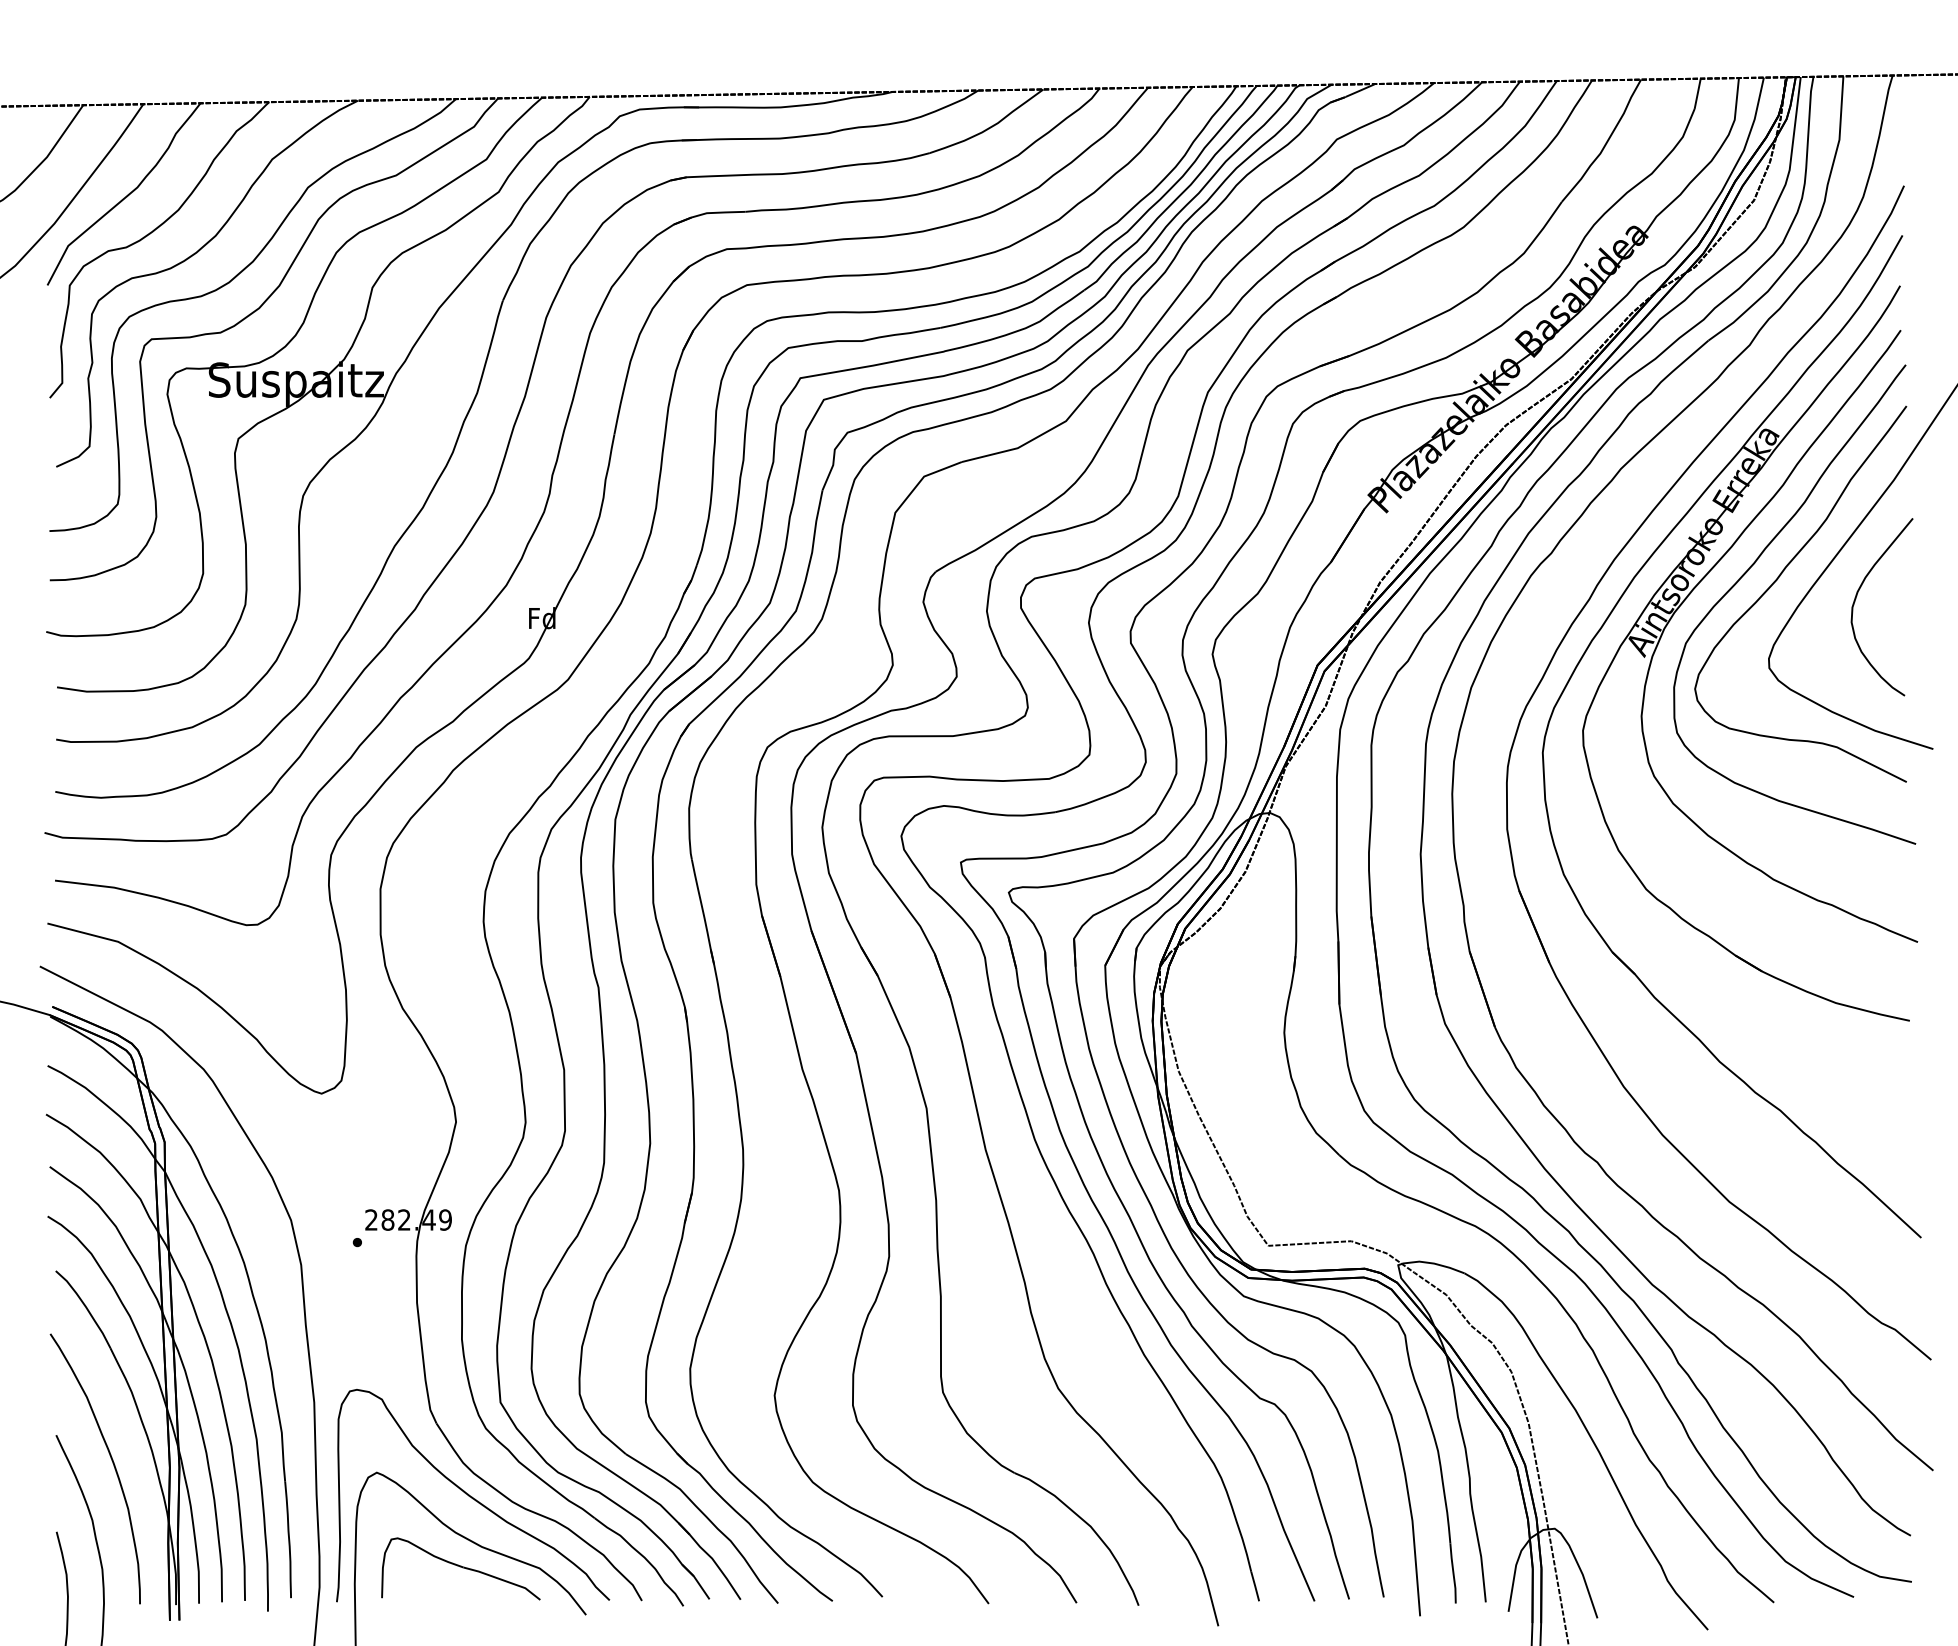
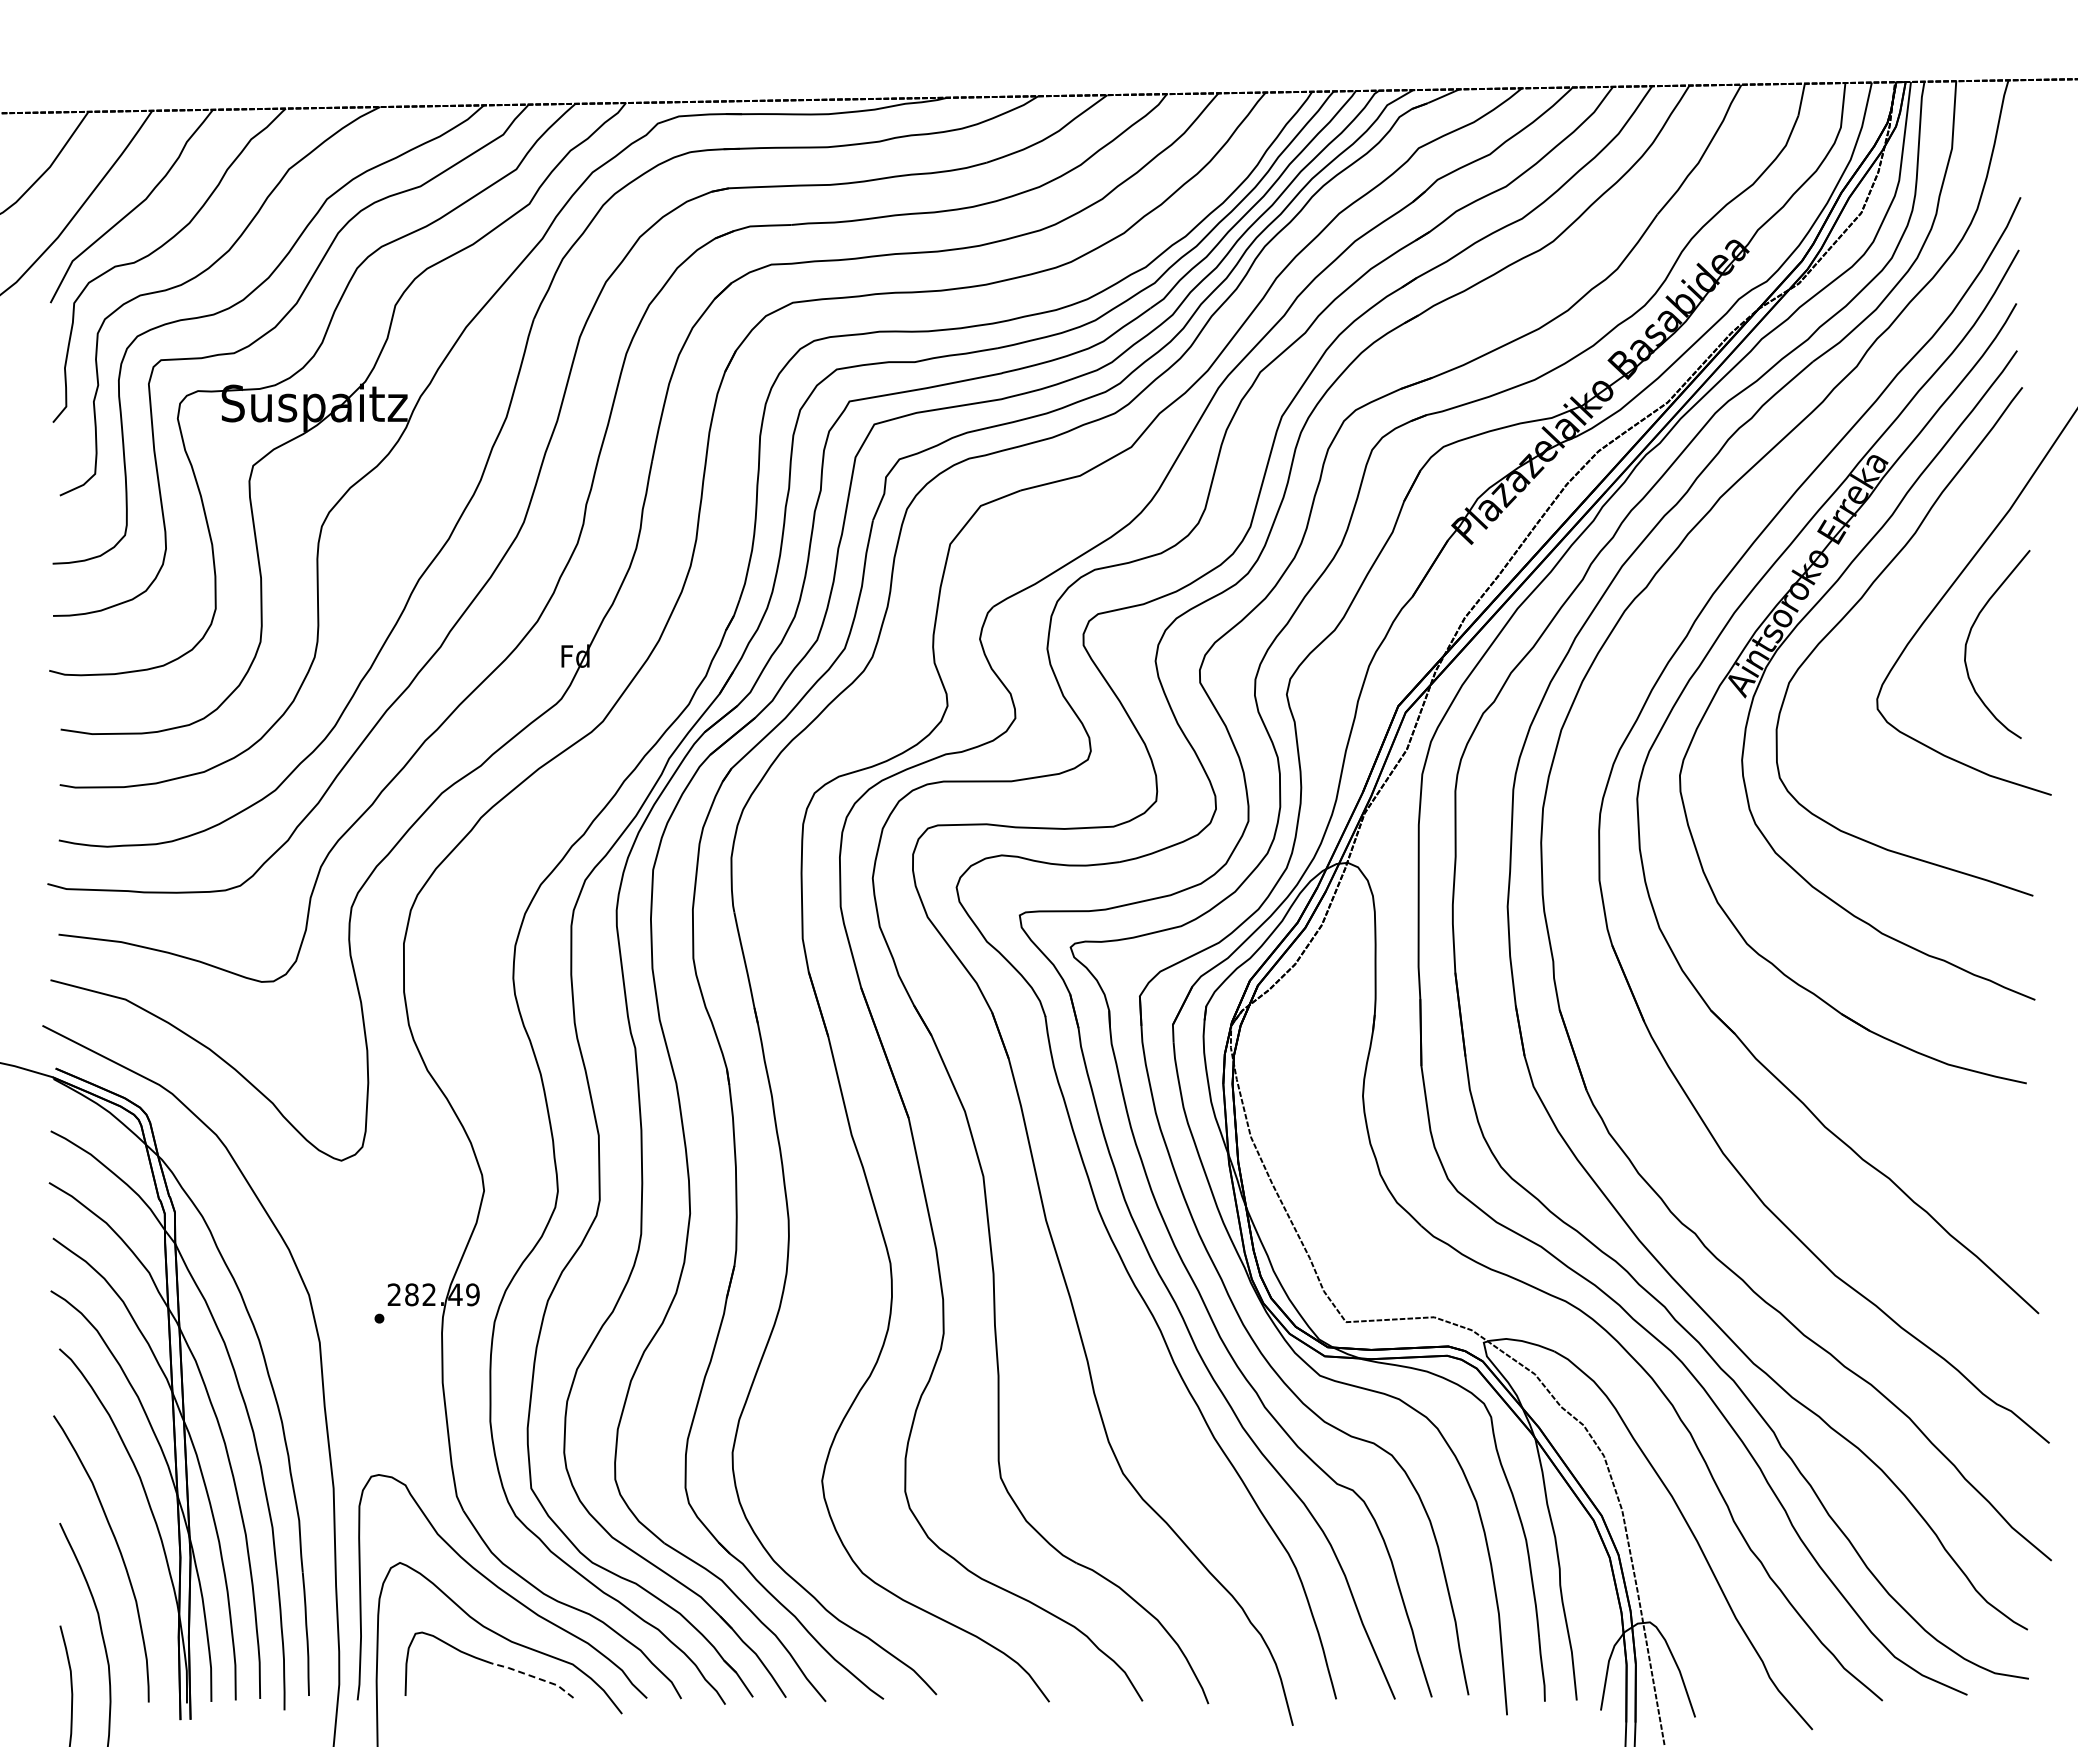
curve: (1778, 578) -> (1887, 614), removed
line: (503, 1580) -> (534, 1677), solid -> dashed

